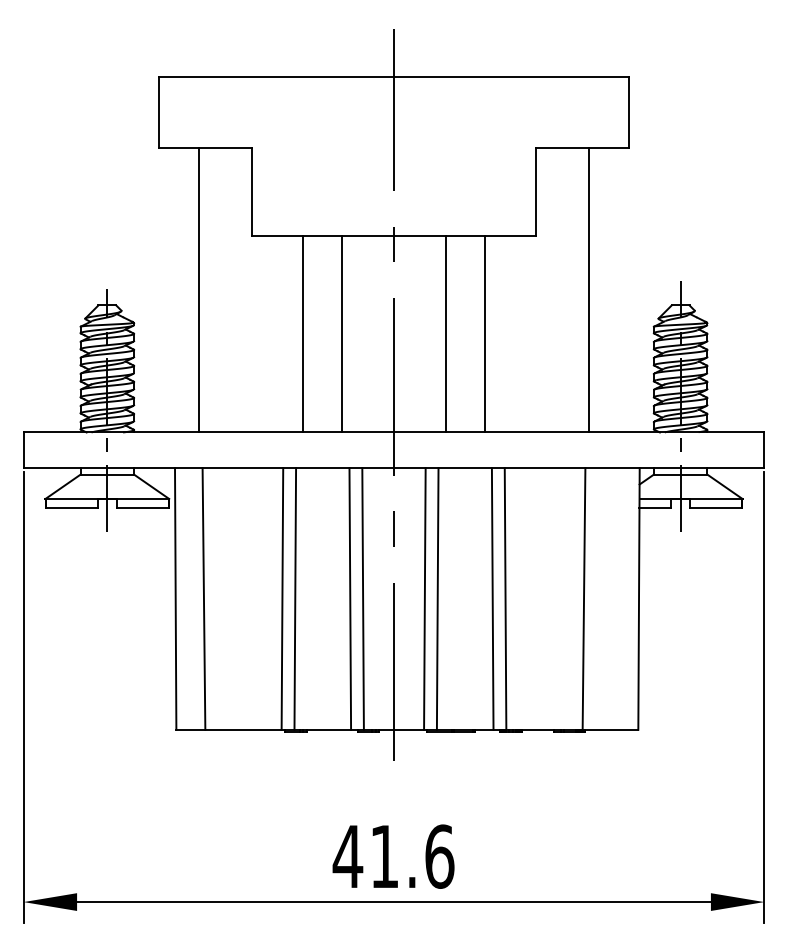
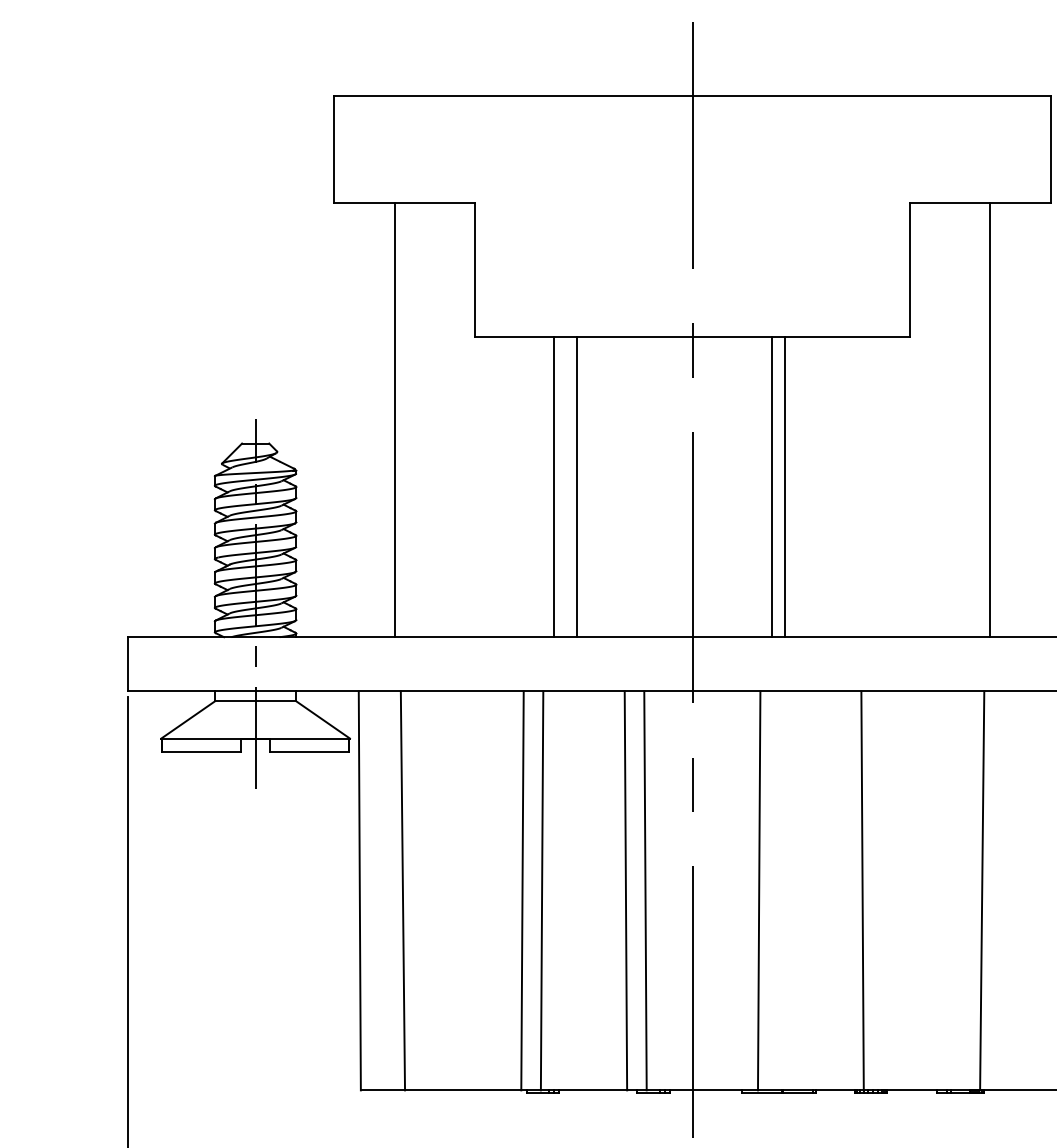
line: (342, 333) -> (577, 486), moved
line: (484, 333) -> (784, 486), moved
line: (424, 598) -> (739, 890), removed
line: (492, 598) -> (842, 890), removed

